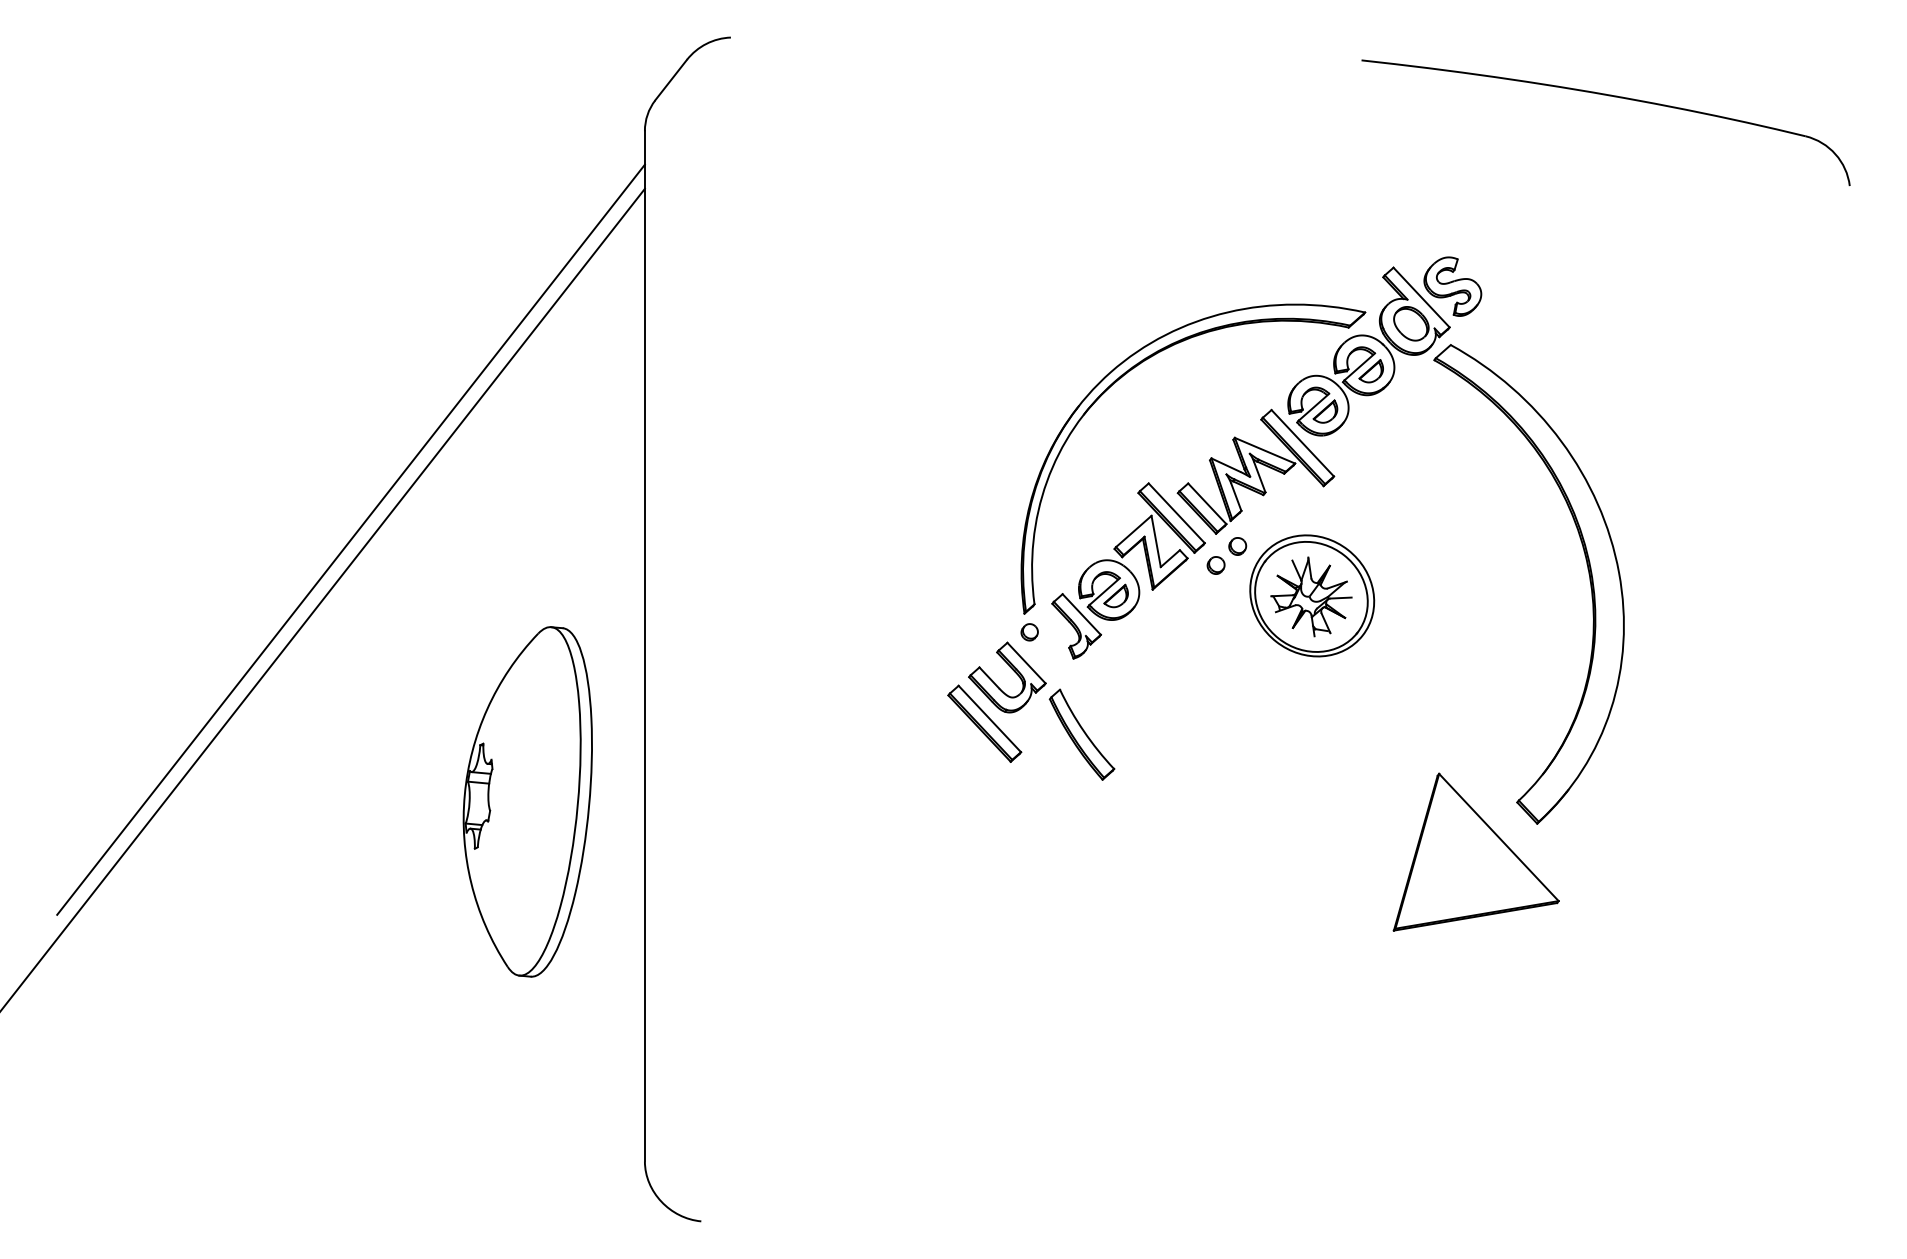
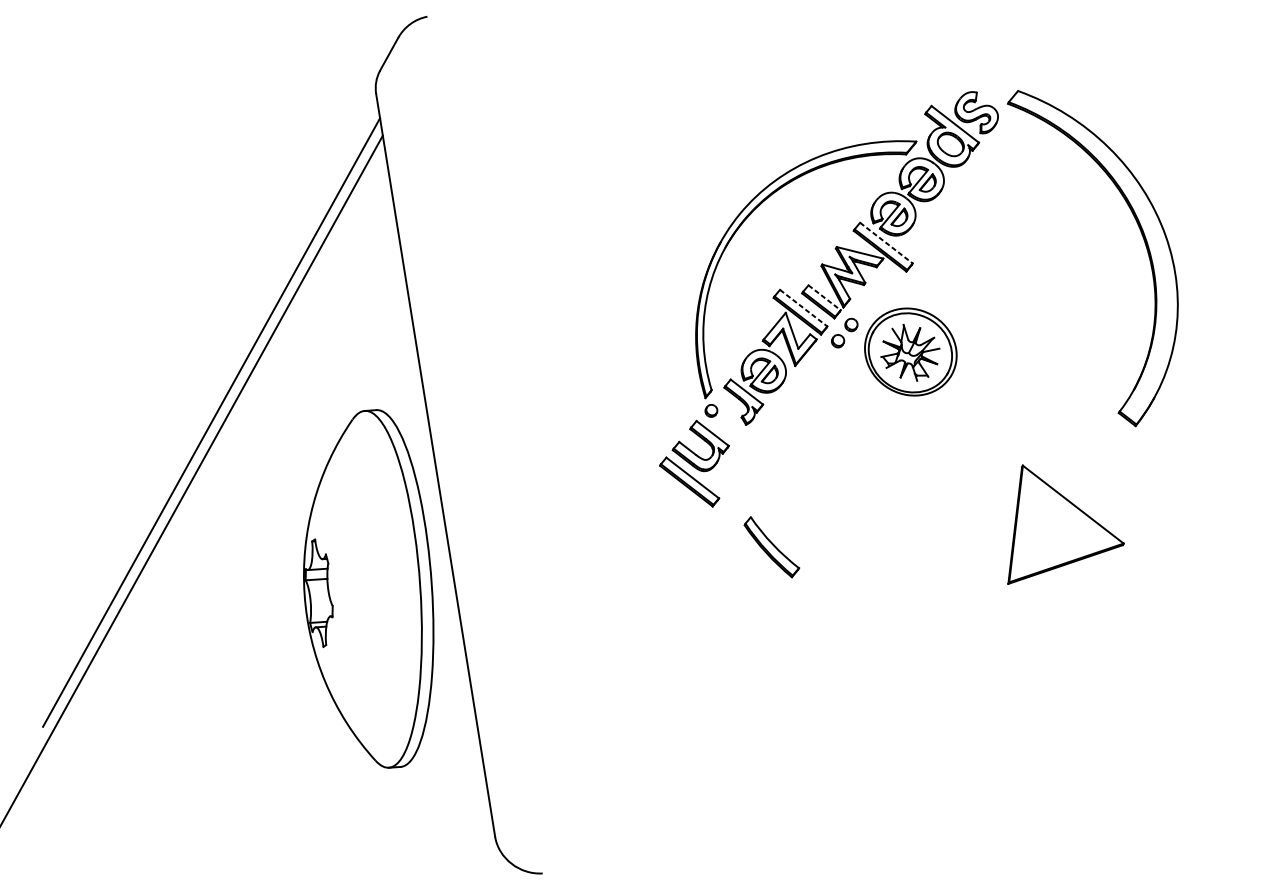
line: (1302, 443) -> (886, 243), solid -> dashed
line: (1207, 503) -> (824, 297), solid -> dashed
line: (1176, 513) -> (803, 308), solid -> dashed
part: (1588, 574) -> (1143, 240), moved
part: (1081, 734) -> (771, 547), moved
part: (527, 801) -> (368, 590), size x1.4

